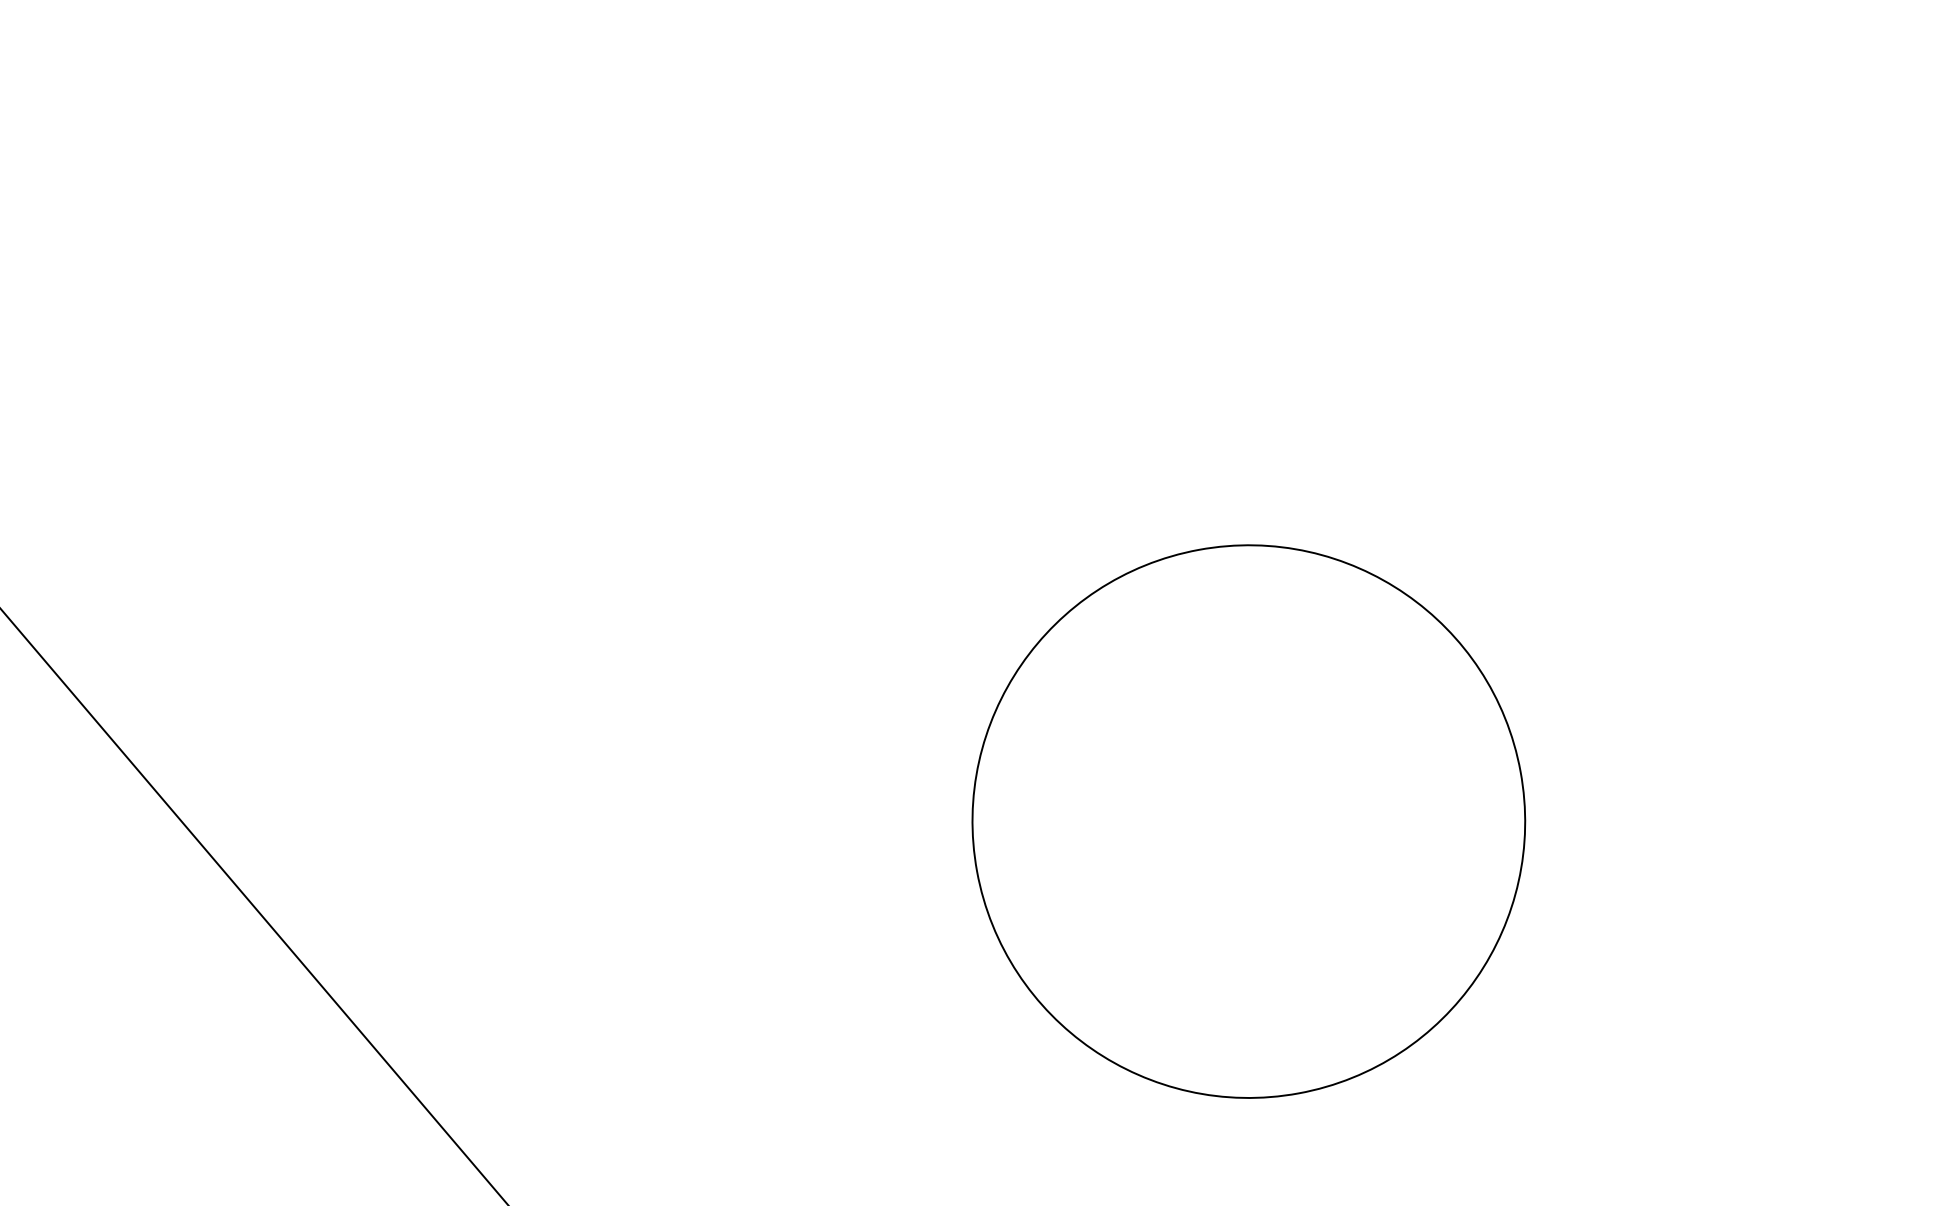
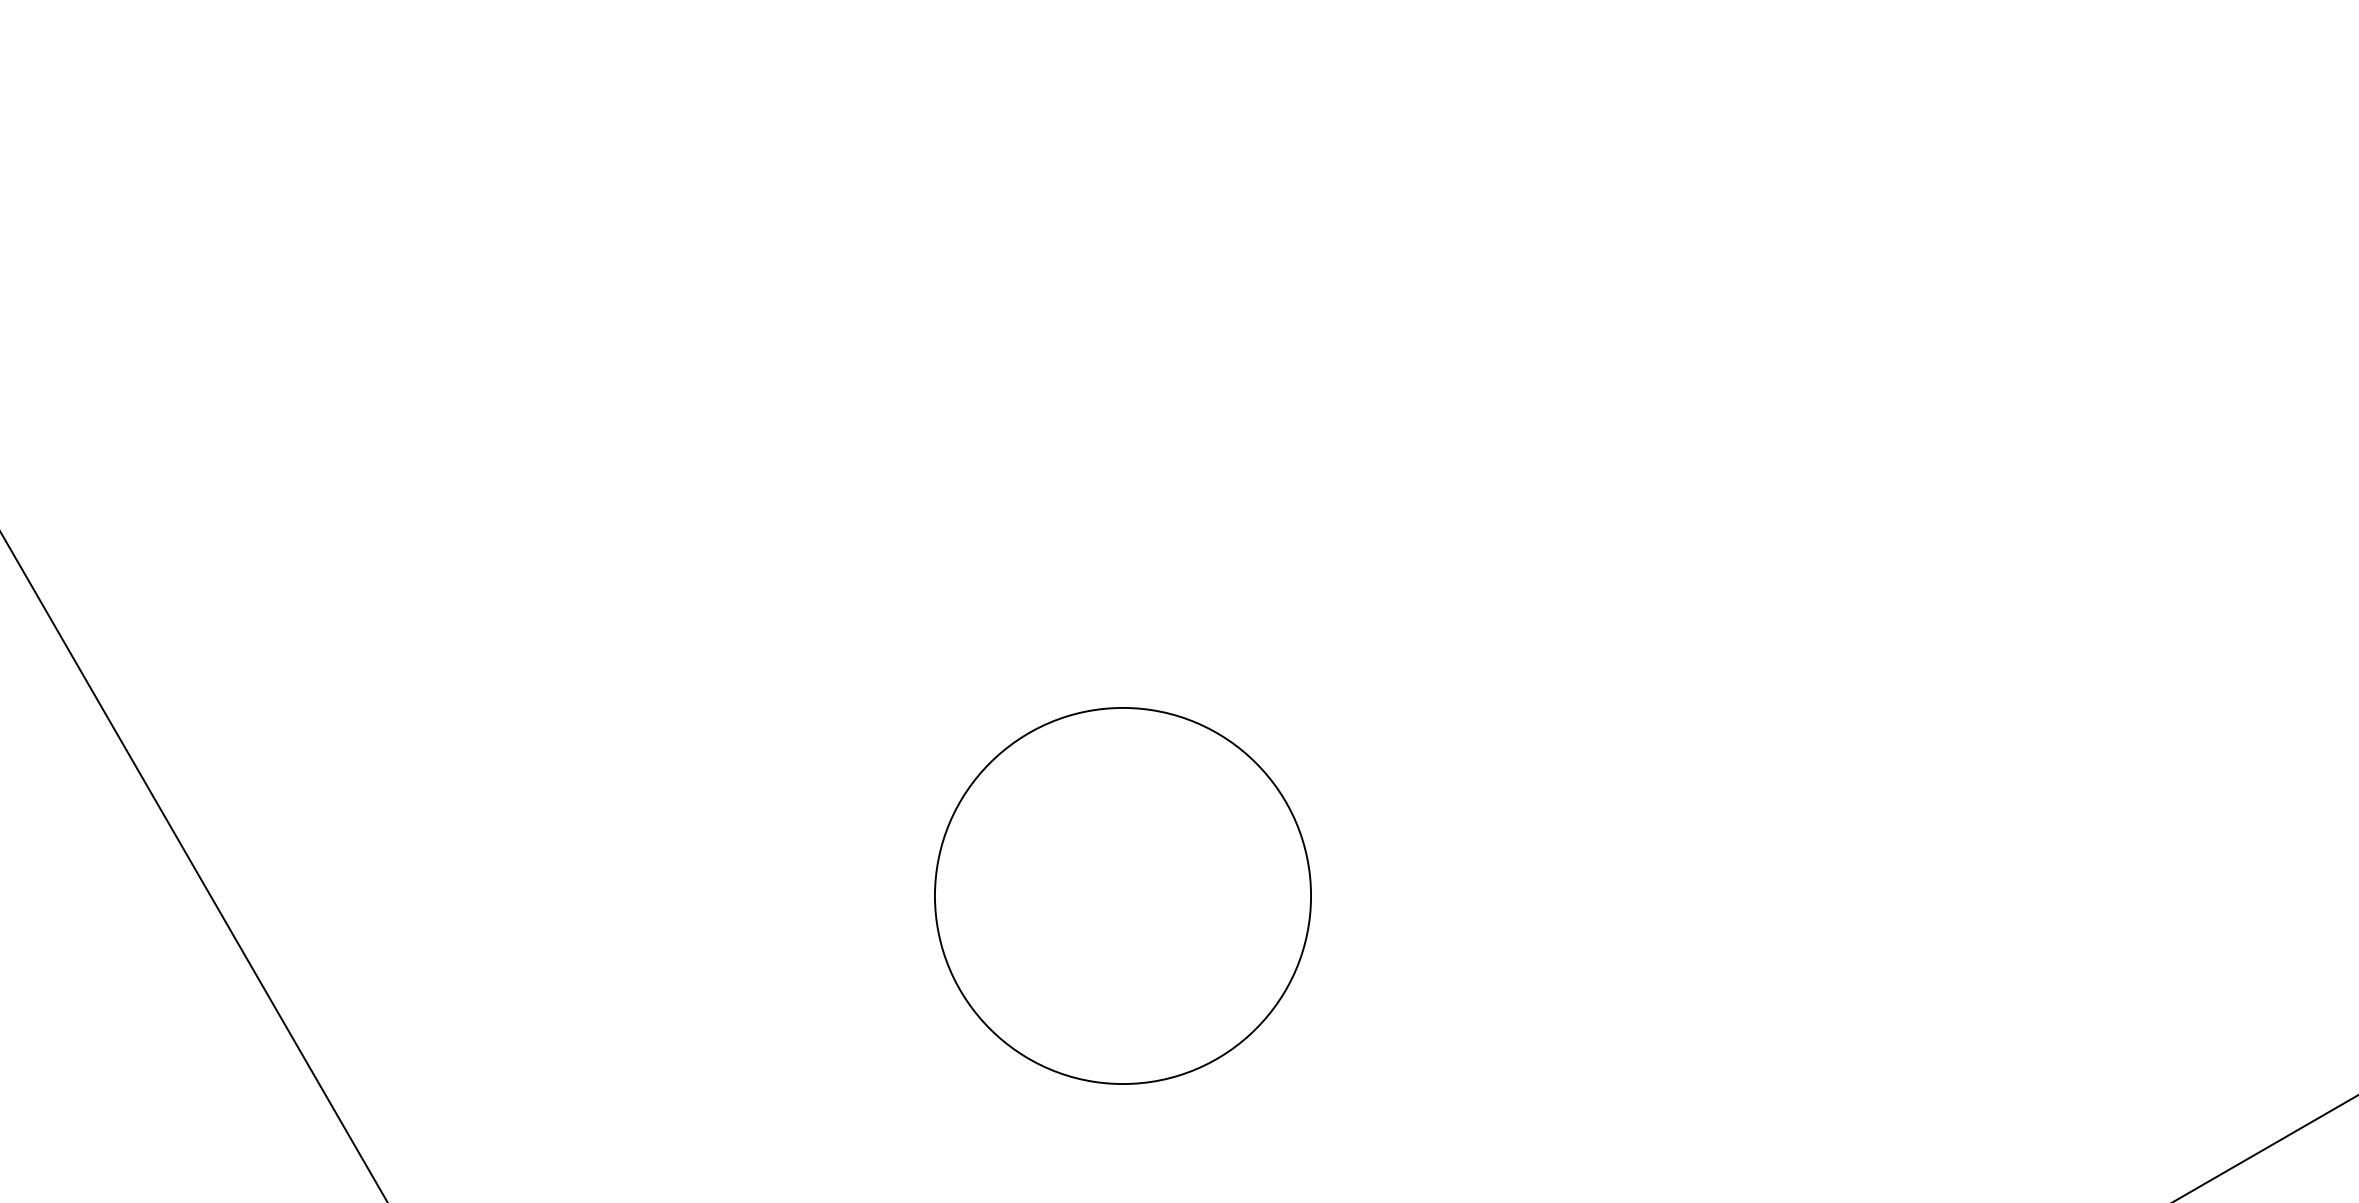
circle: (1248, 821) -> (1122, 895), size x0.7

